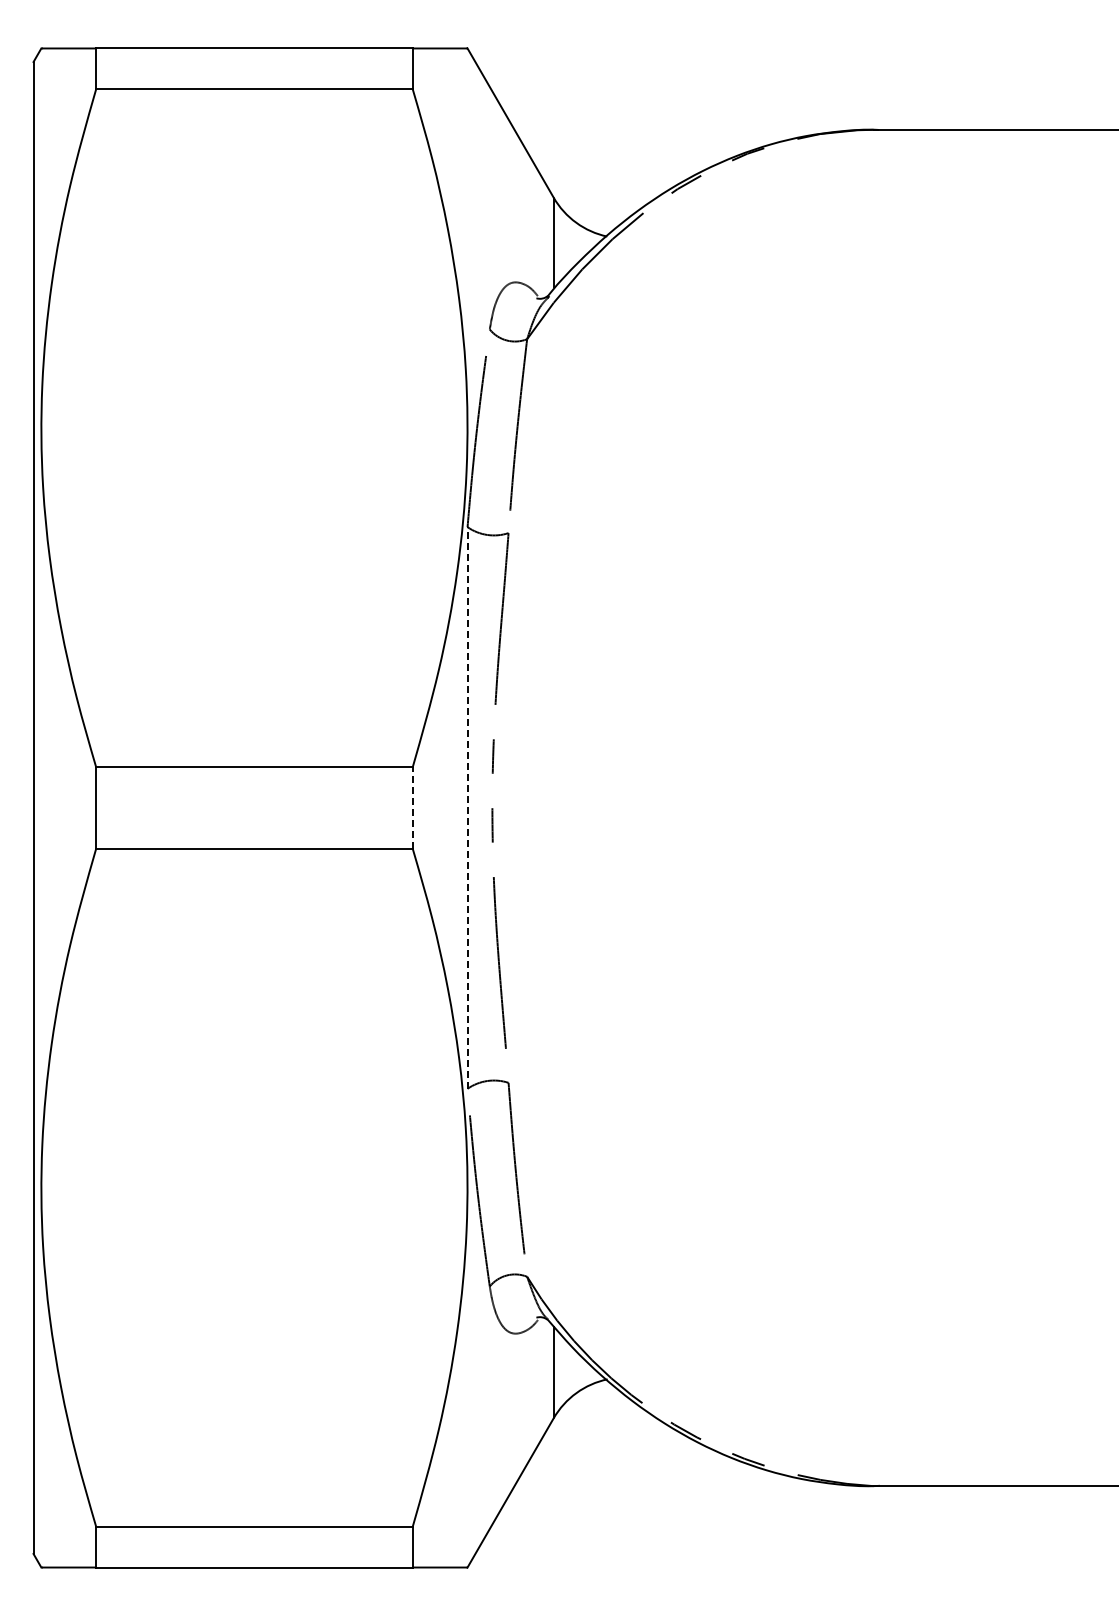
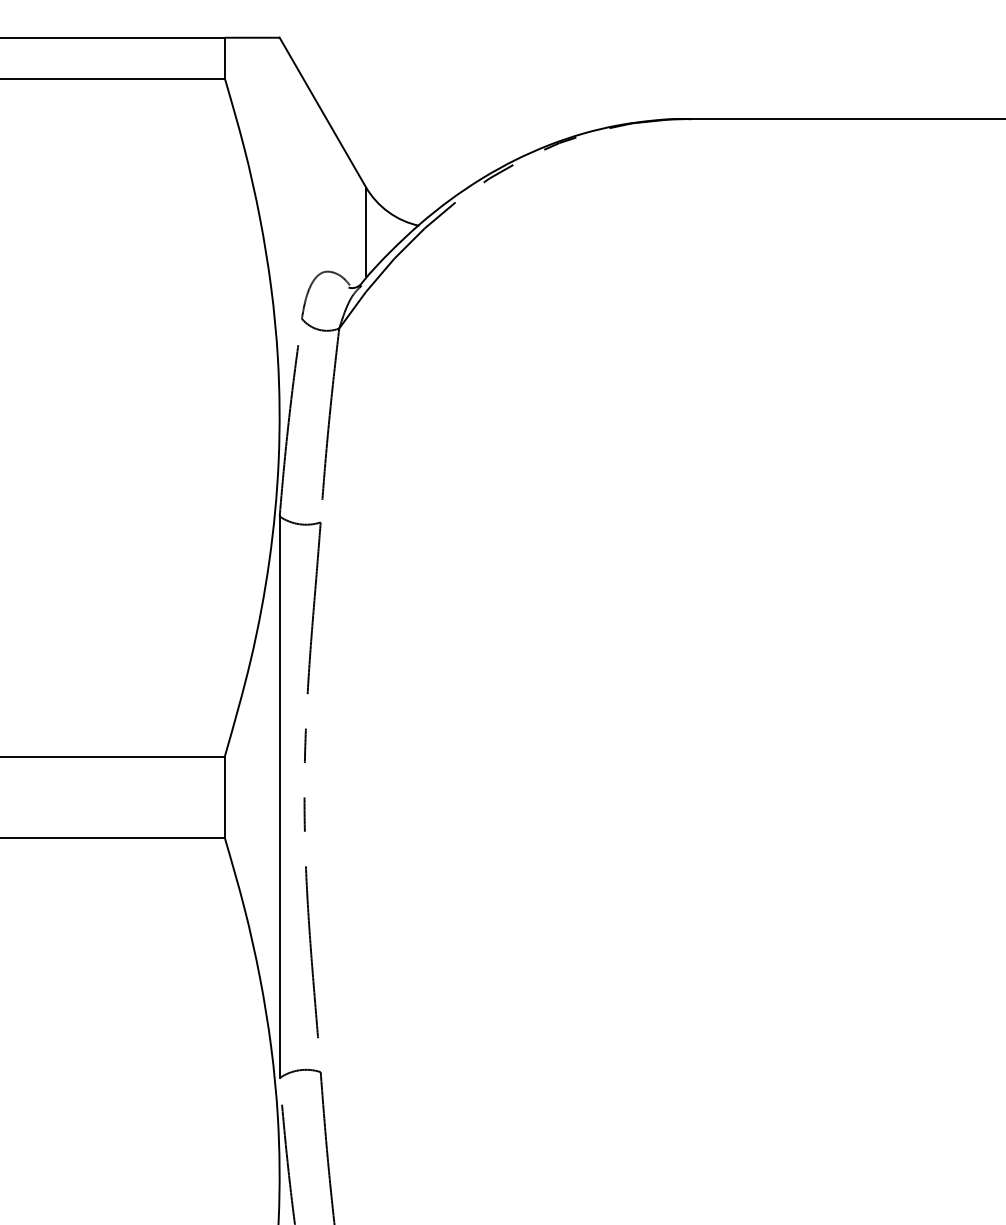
line: (412, 808) -> (224, 797), dashed -> solid
line: (467, 808) -> (279, 797), dashed -> solid

